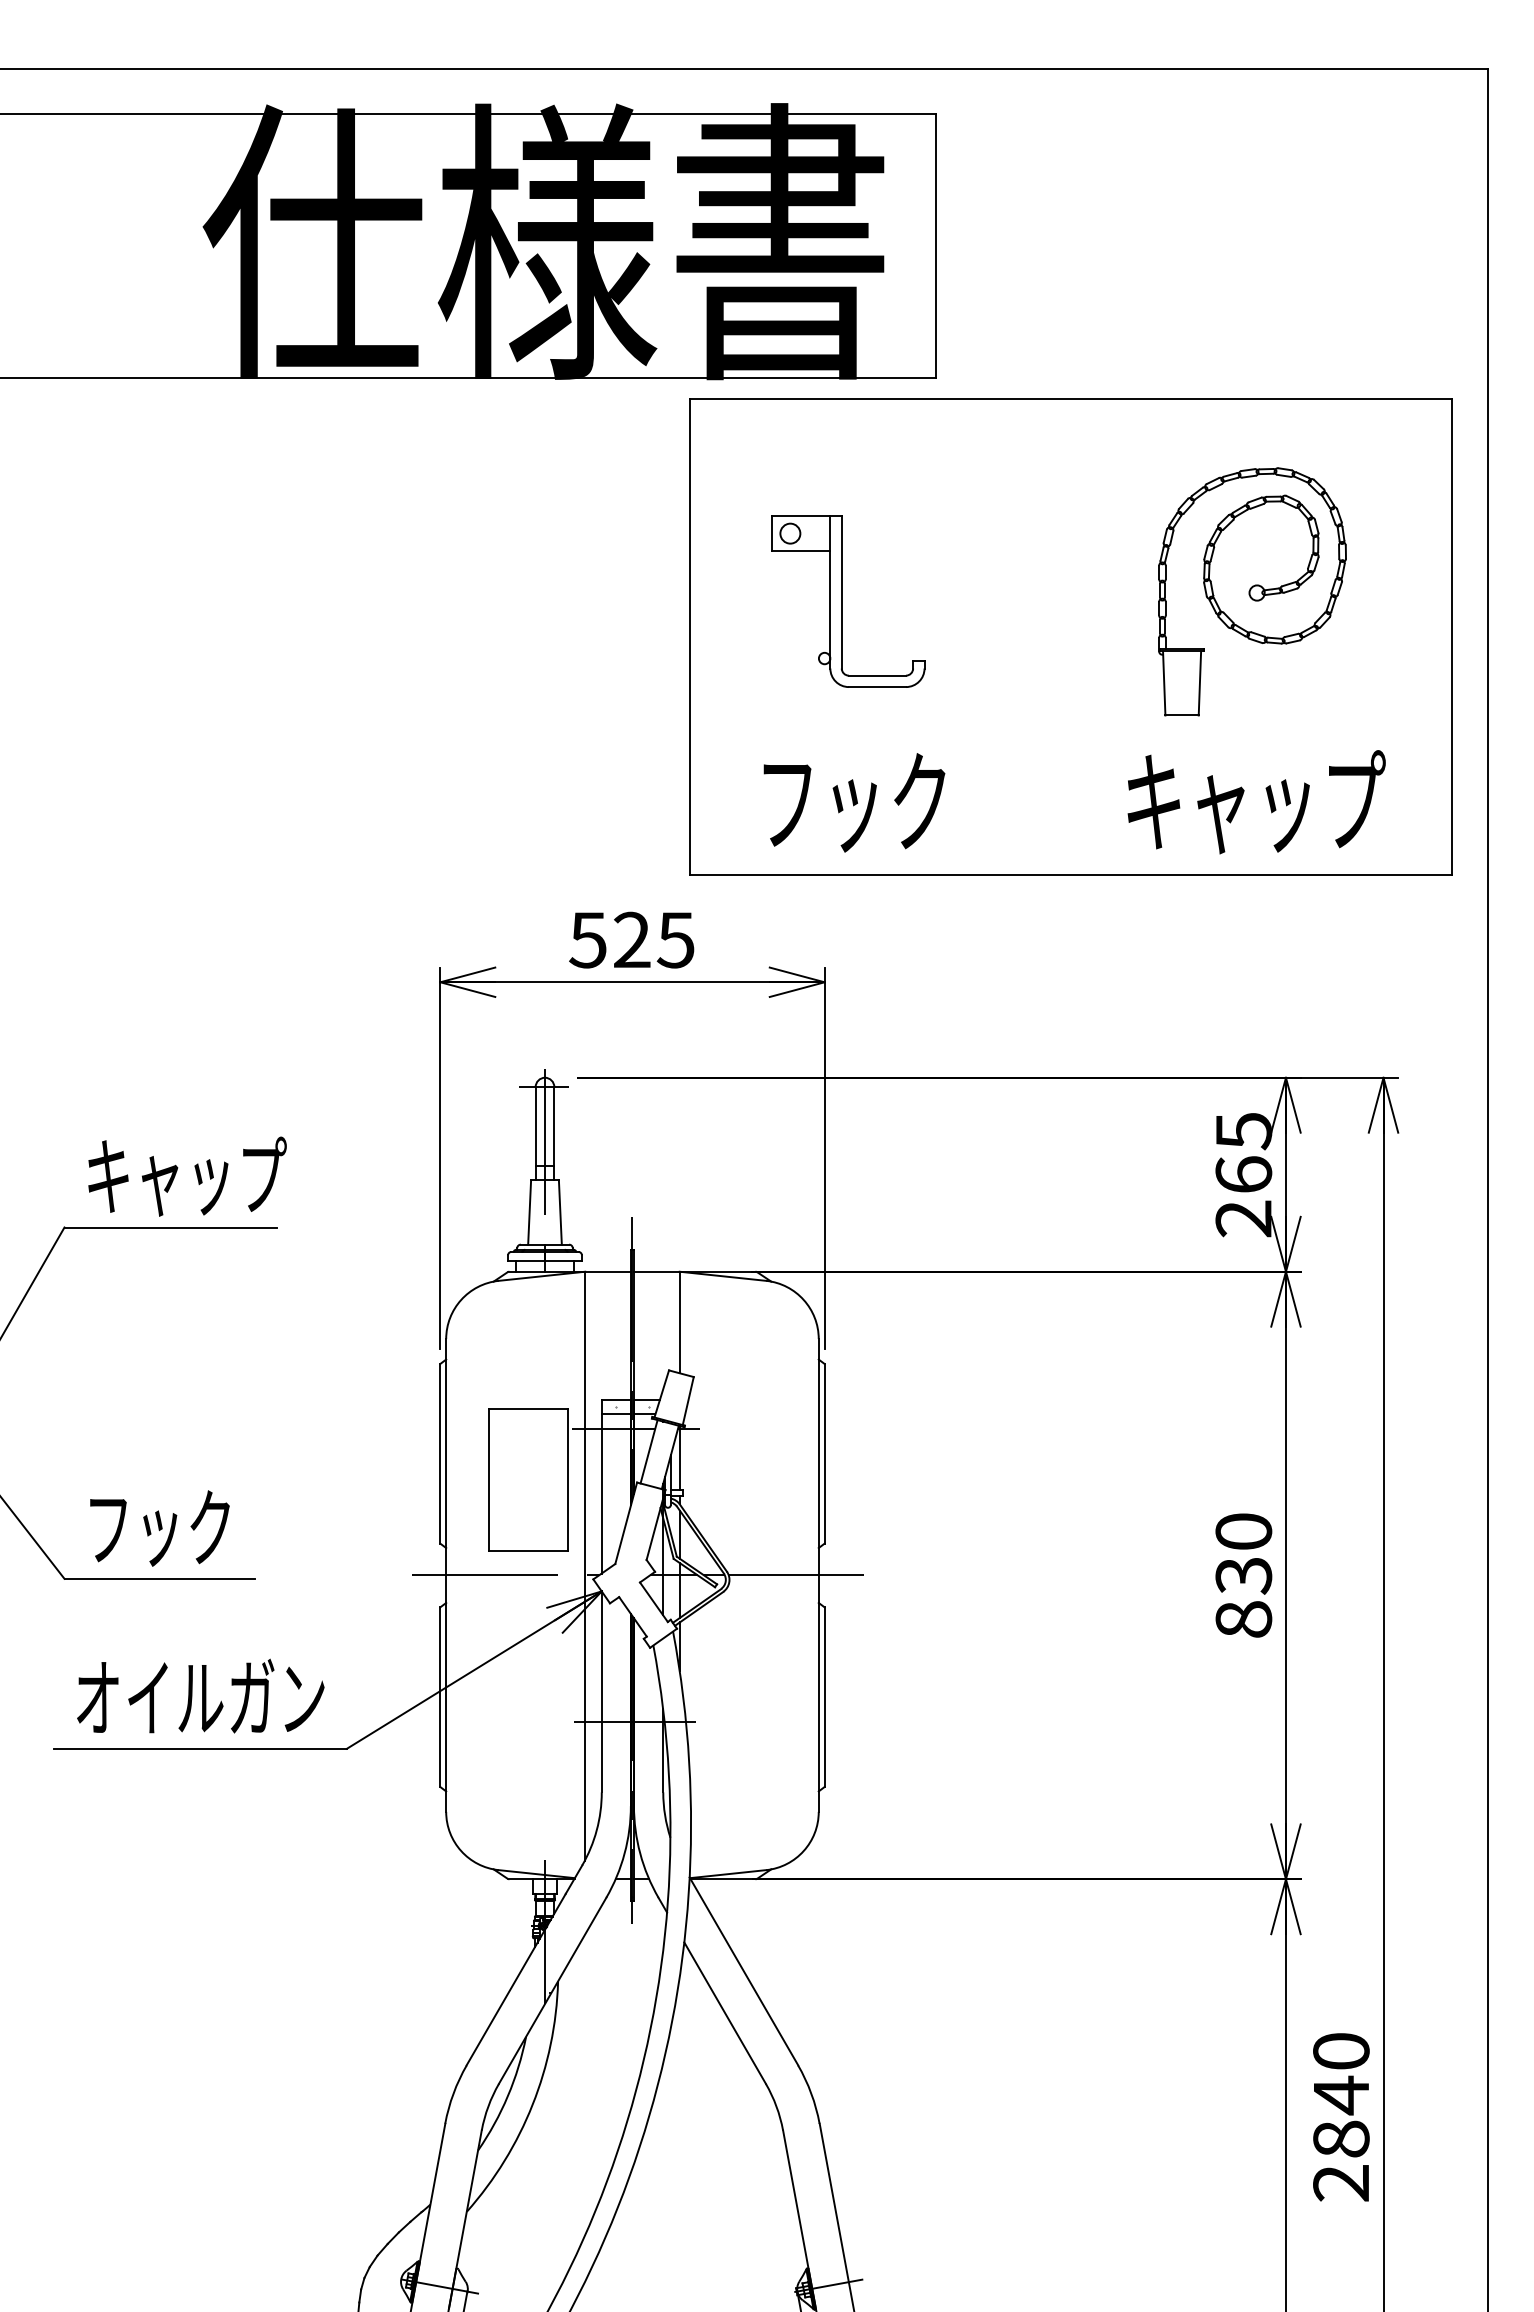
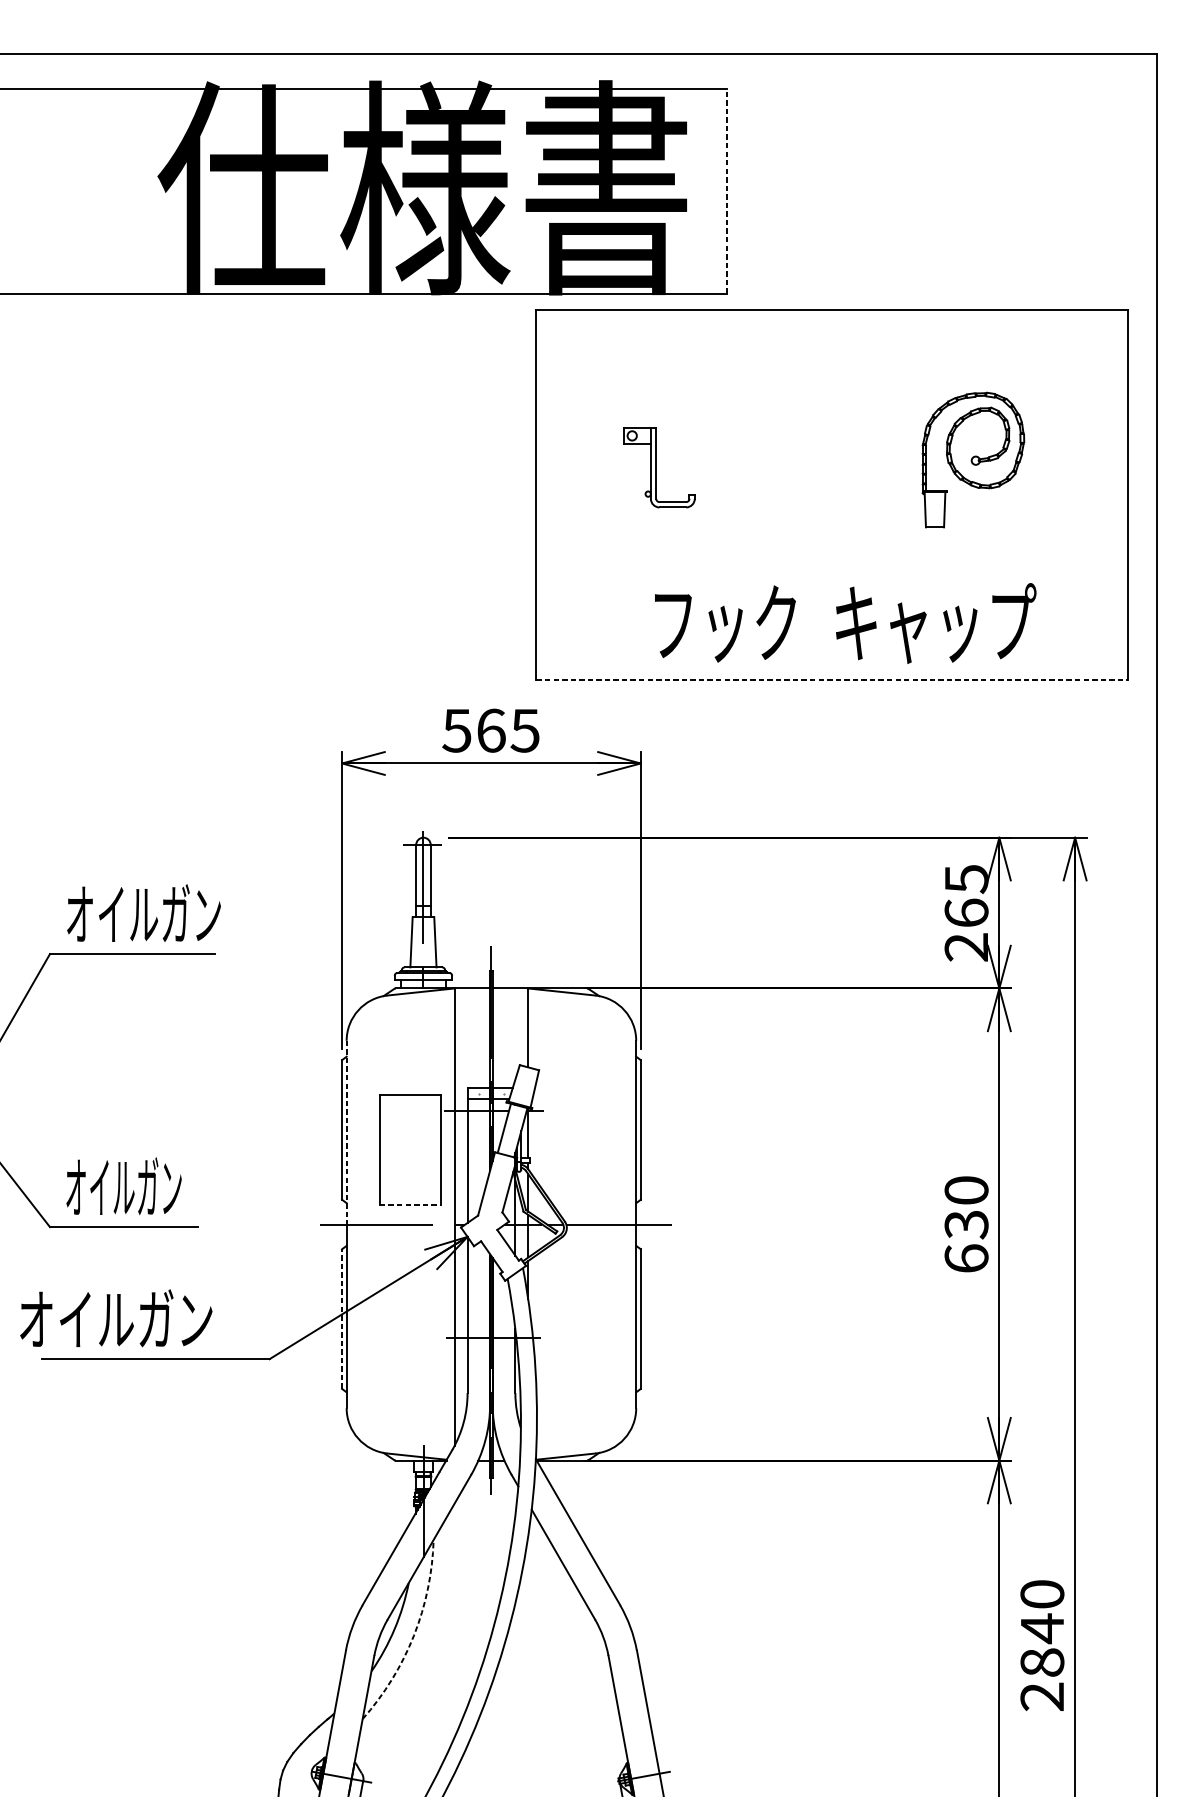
line: (936, 246) -> (727, 191), solid -> dashed
part: (1252, 591) -> (973, 459), size x0.7
part: (848, 601) -> (659, 467), size x0.6
text: (854, 802) -> (725, 623), moved
text: (1256, 802) -> (936, 623), moved
line: (1070, 874) -> (831, 679), solid -> dashed
text: (632, 939) -> (491, 730), 525 -> 565
text: (186, 1176) -> (144, 914), キャップ -> オイルガン
line: (446, 1457) -> (346, 1132), solid -> dashed
text: (159, 1527) -> (123, 1187), フック -> オイルガン
line: (528, 1550) -> (410, 1205), solid -> dashed
text: (1243, 1618) -> (966, 1257), 830 -> 630
text: (200, 1695) -> (116, 1317), moved
line: (440, 1697) -> (342, 1319), solid -> dashed
arc: (532, 2104) -> (413, 1635), solid -> dashed

